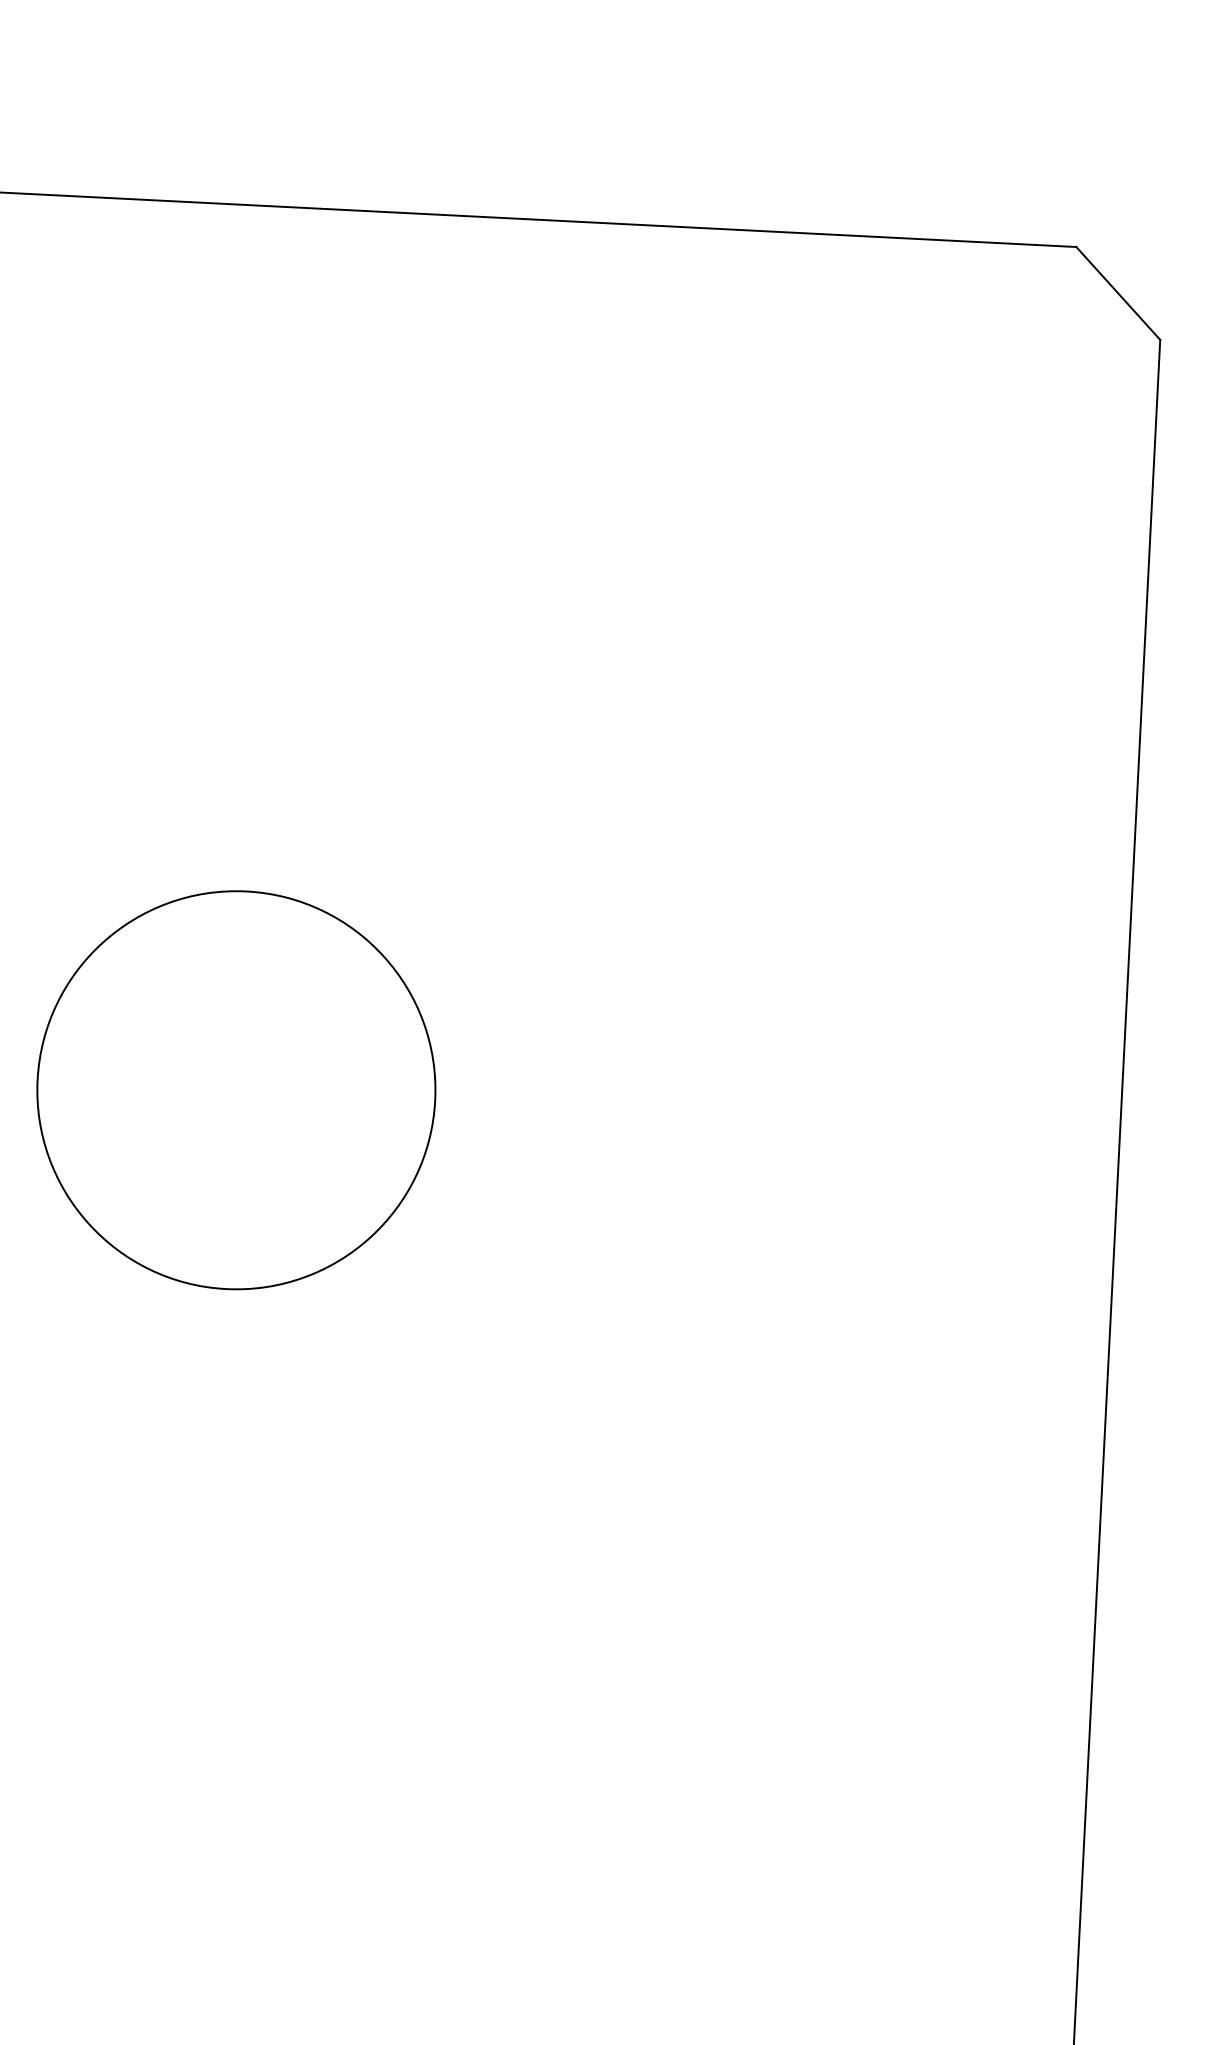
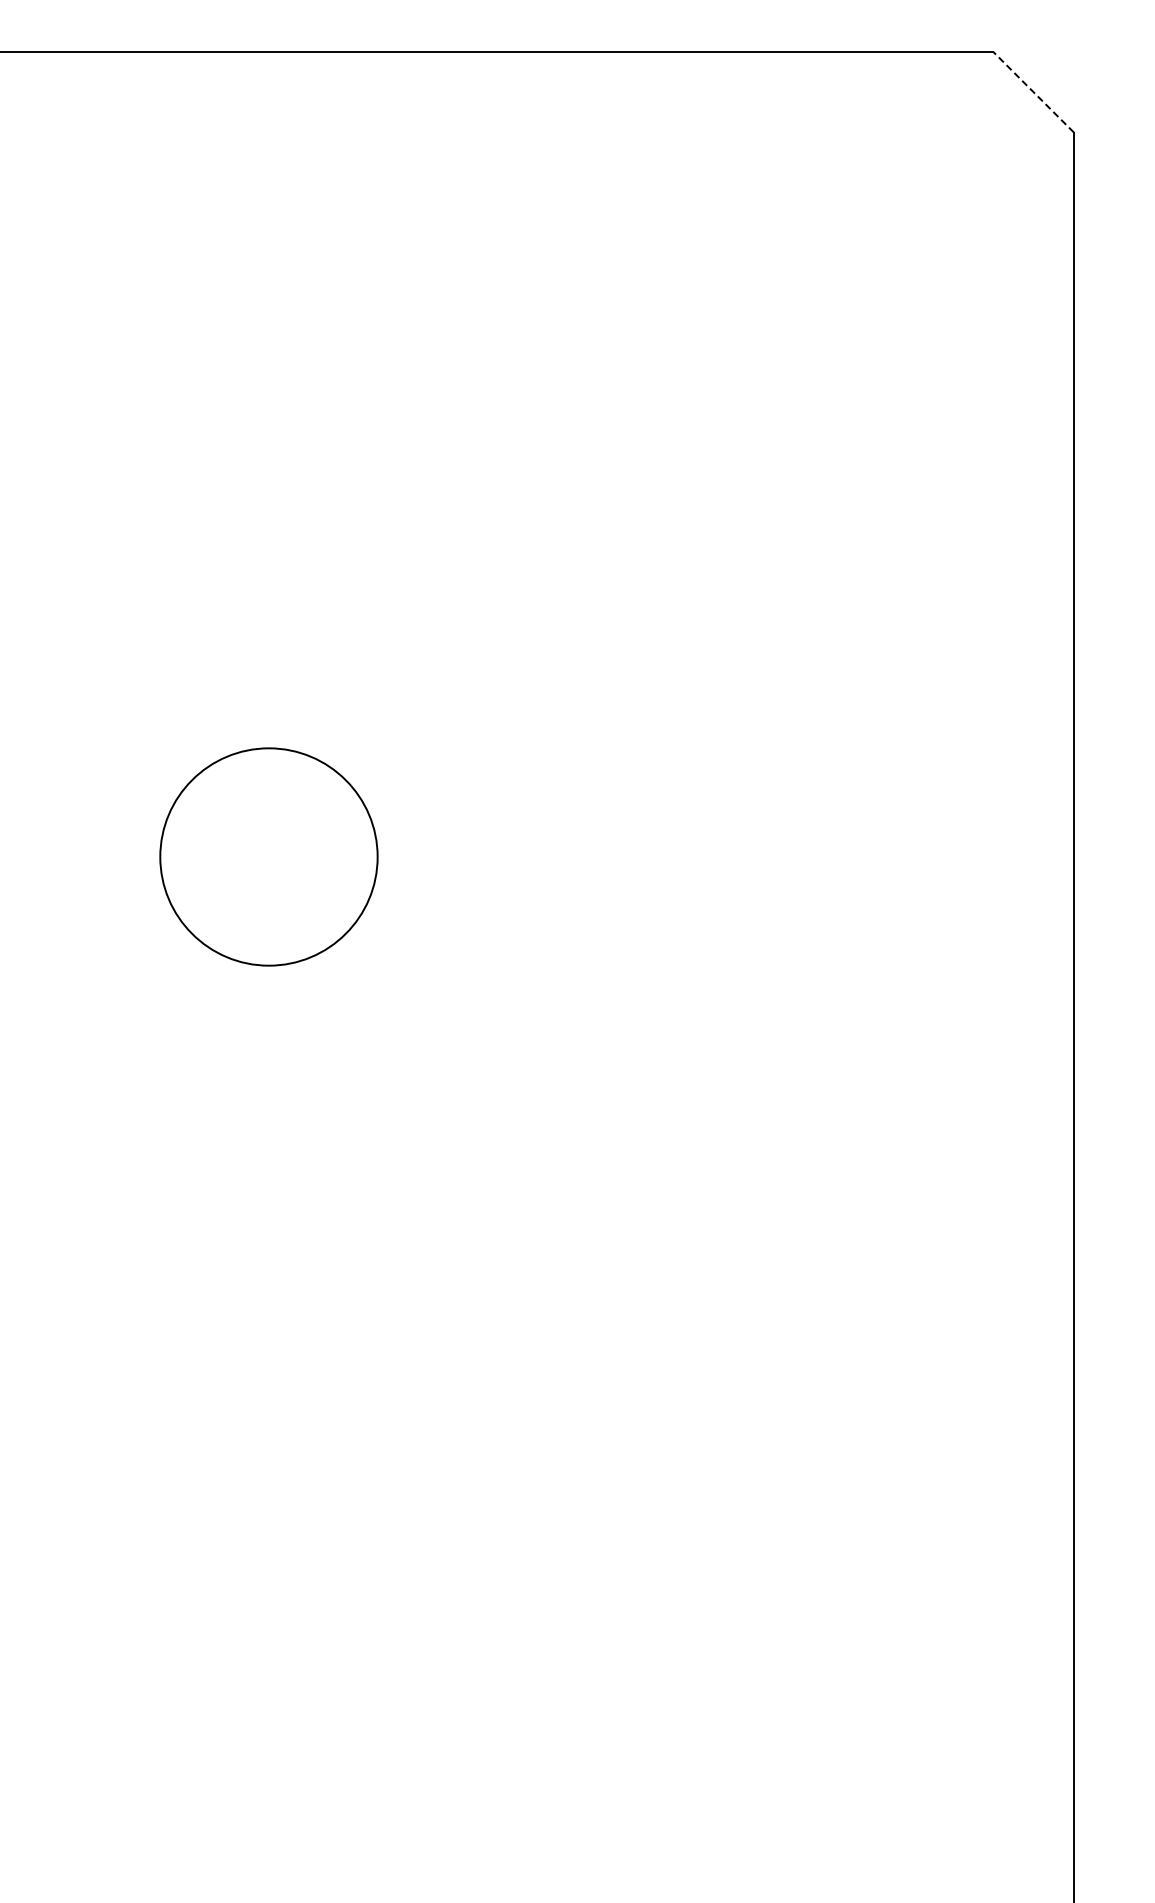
line: (1118, 293) -> (1033, 92), solid -> dashed
circle: (235, 1089) -> (268, 856), size x0.6

